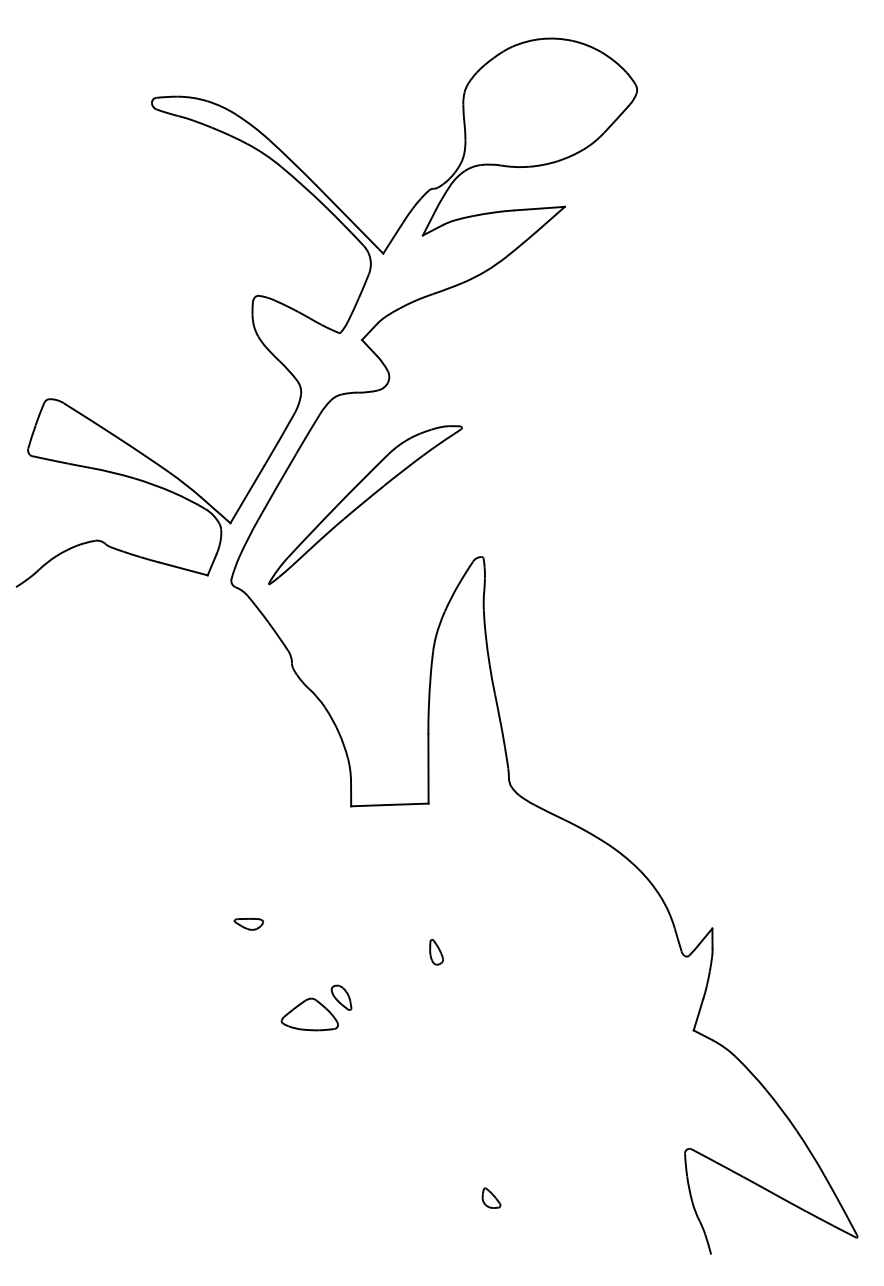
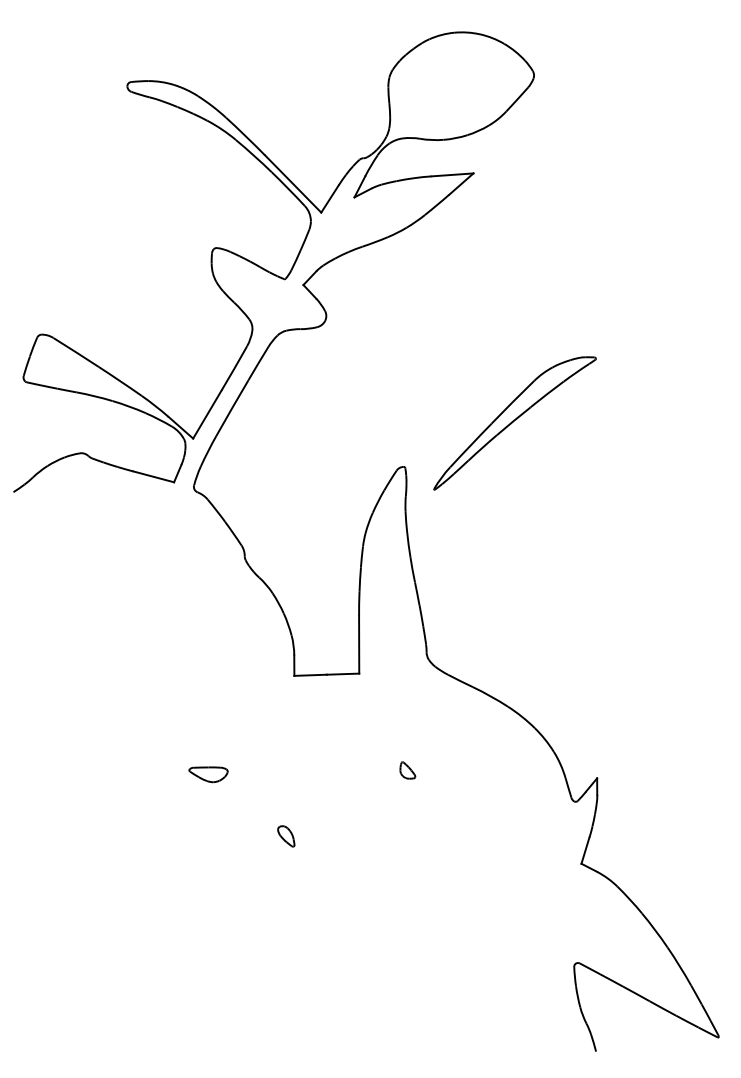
part: (365, 505) -> (515, 423), moved
part: (248, 924) -> (208, 774), size x1.6
part: (436, 951) -> (365, 797), removed
part: (309, 1014) -> (259, 850), removed
part: (491, 1197) -> (407, 769), moved

